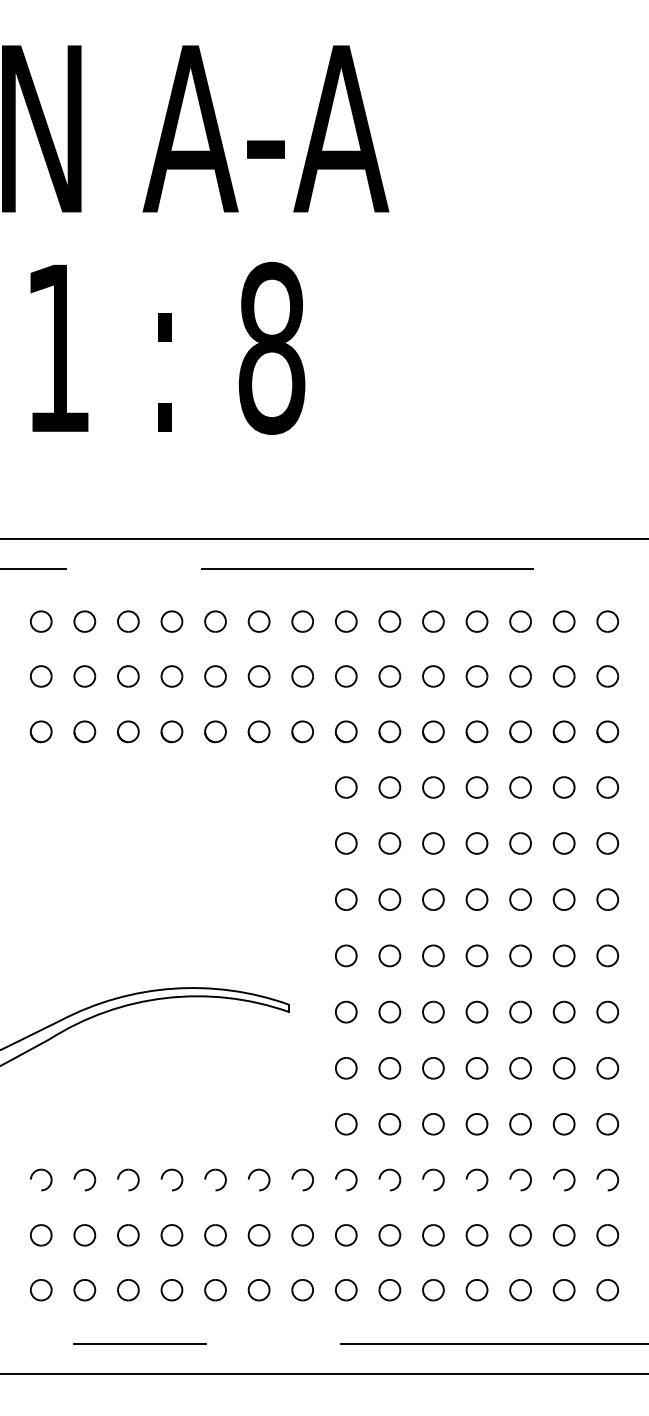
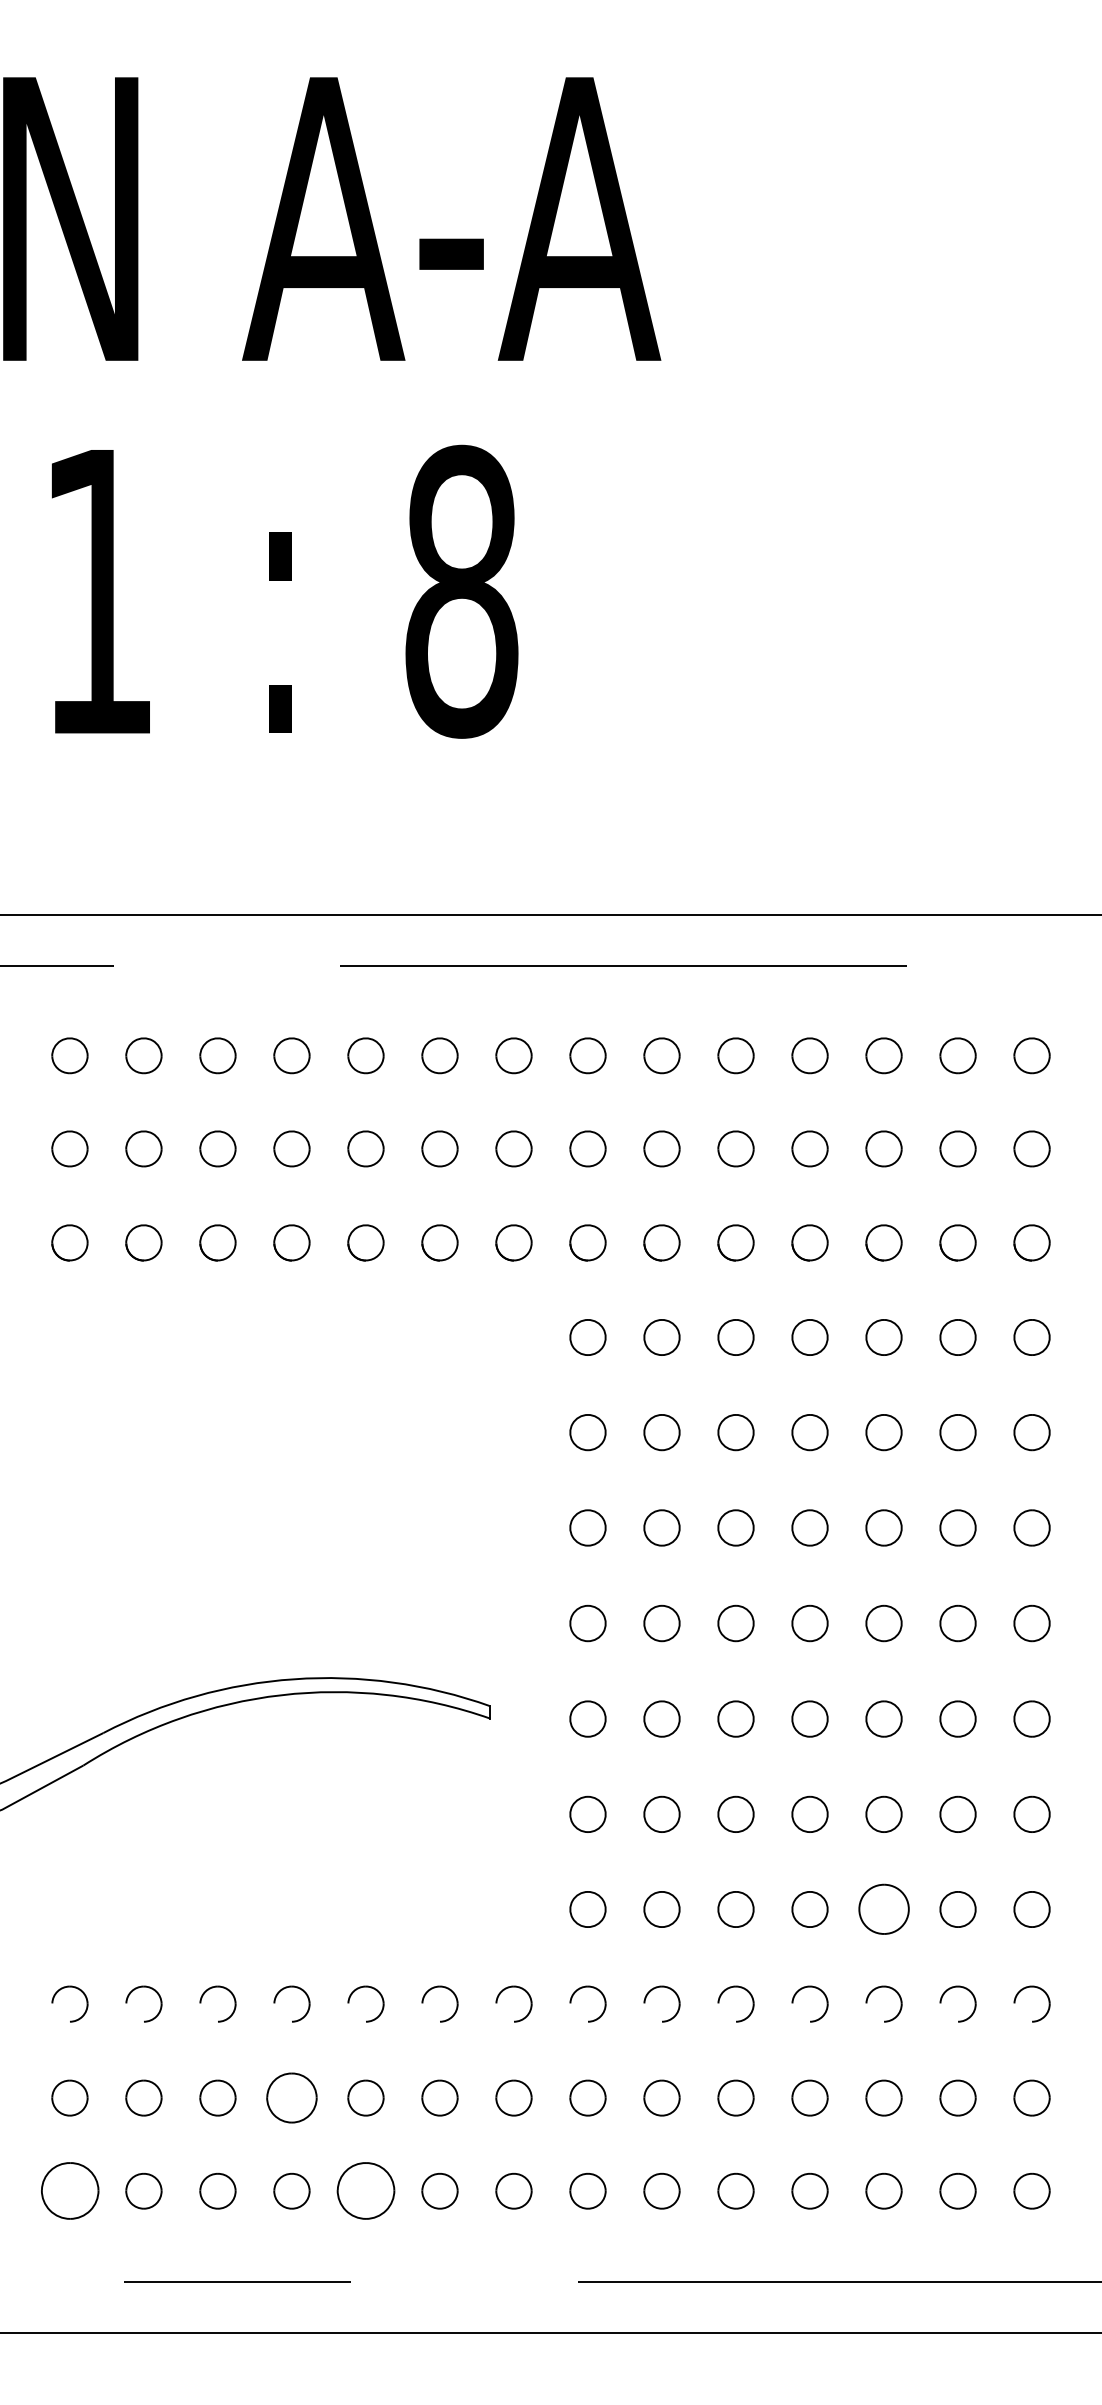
part: (520, 1124) -> (883, 1909), size x1.4
part: (171, 1235) -> (291, 2098), size x1.4
part: (40, 1290) -> (68, 2191), size x1.6
part: (215, 1290) -> (365, 2191), size x1.6

